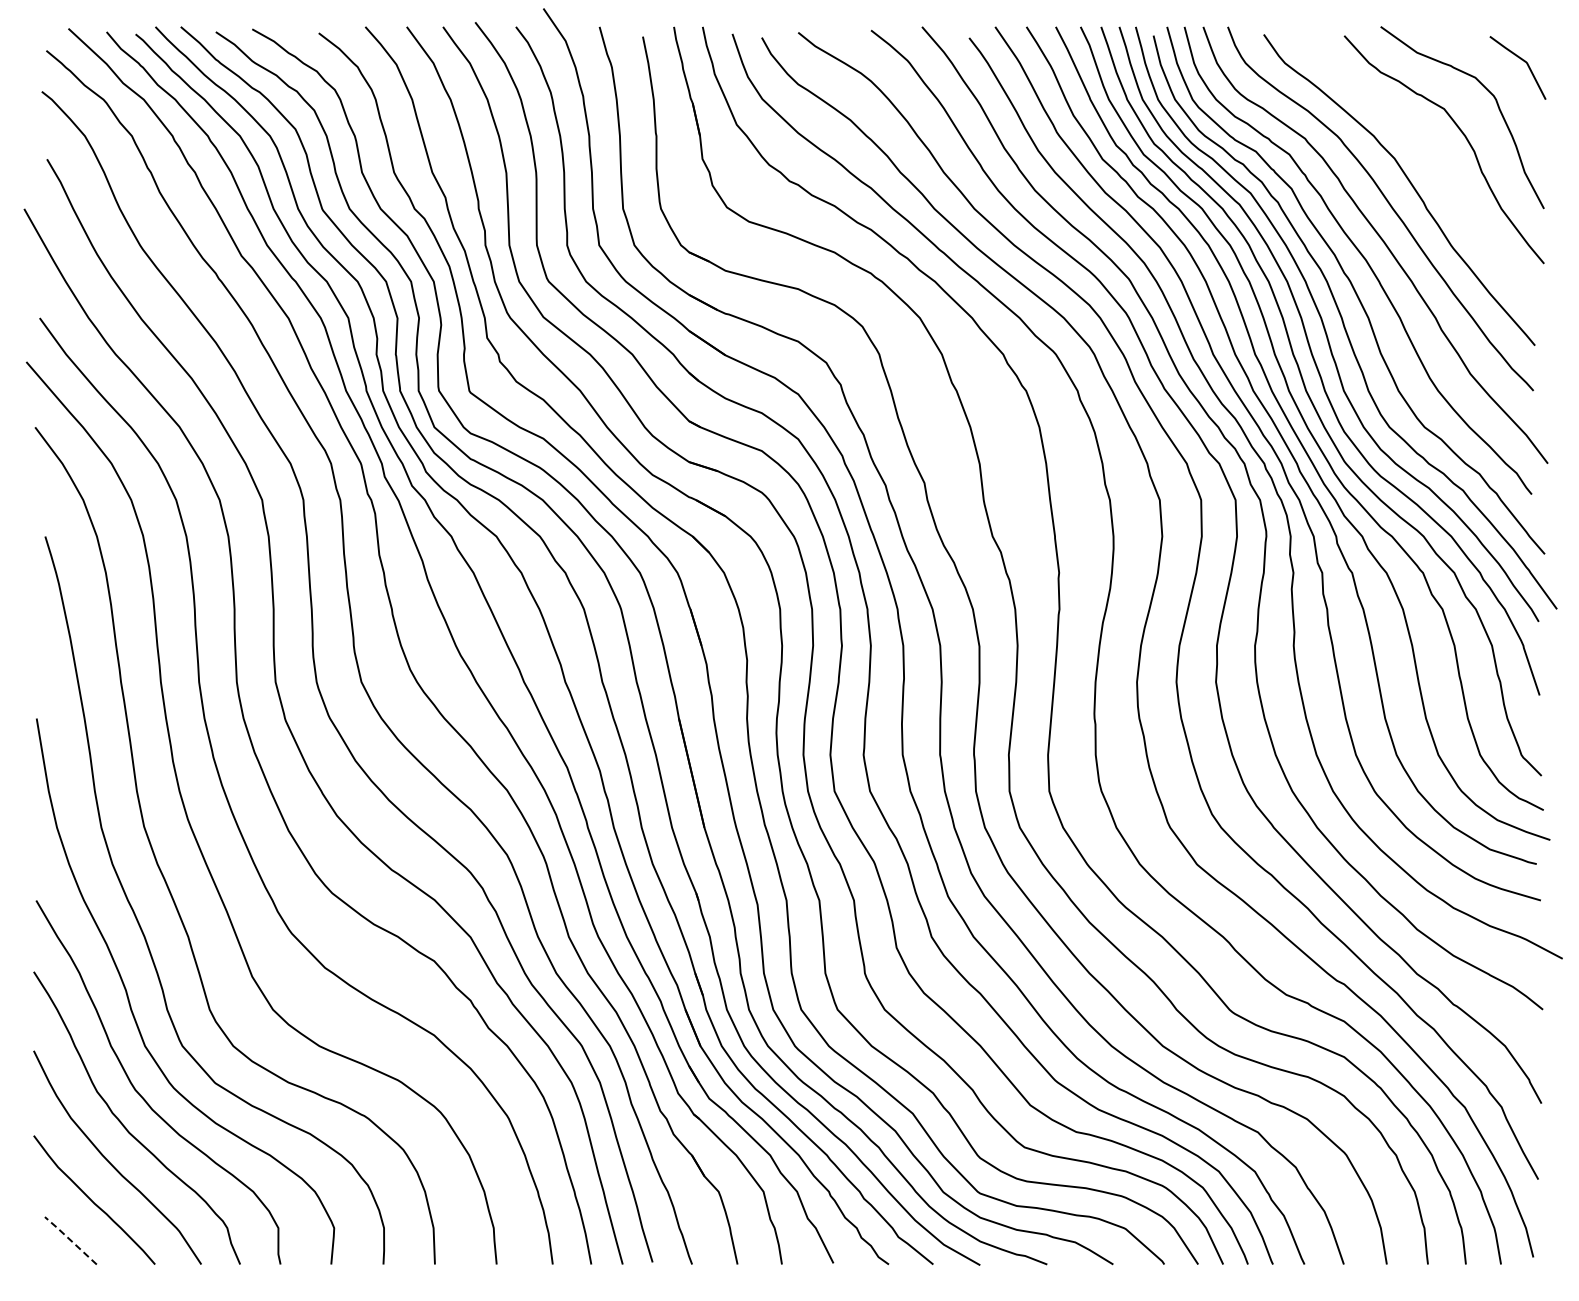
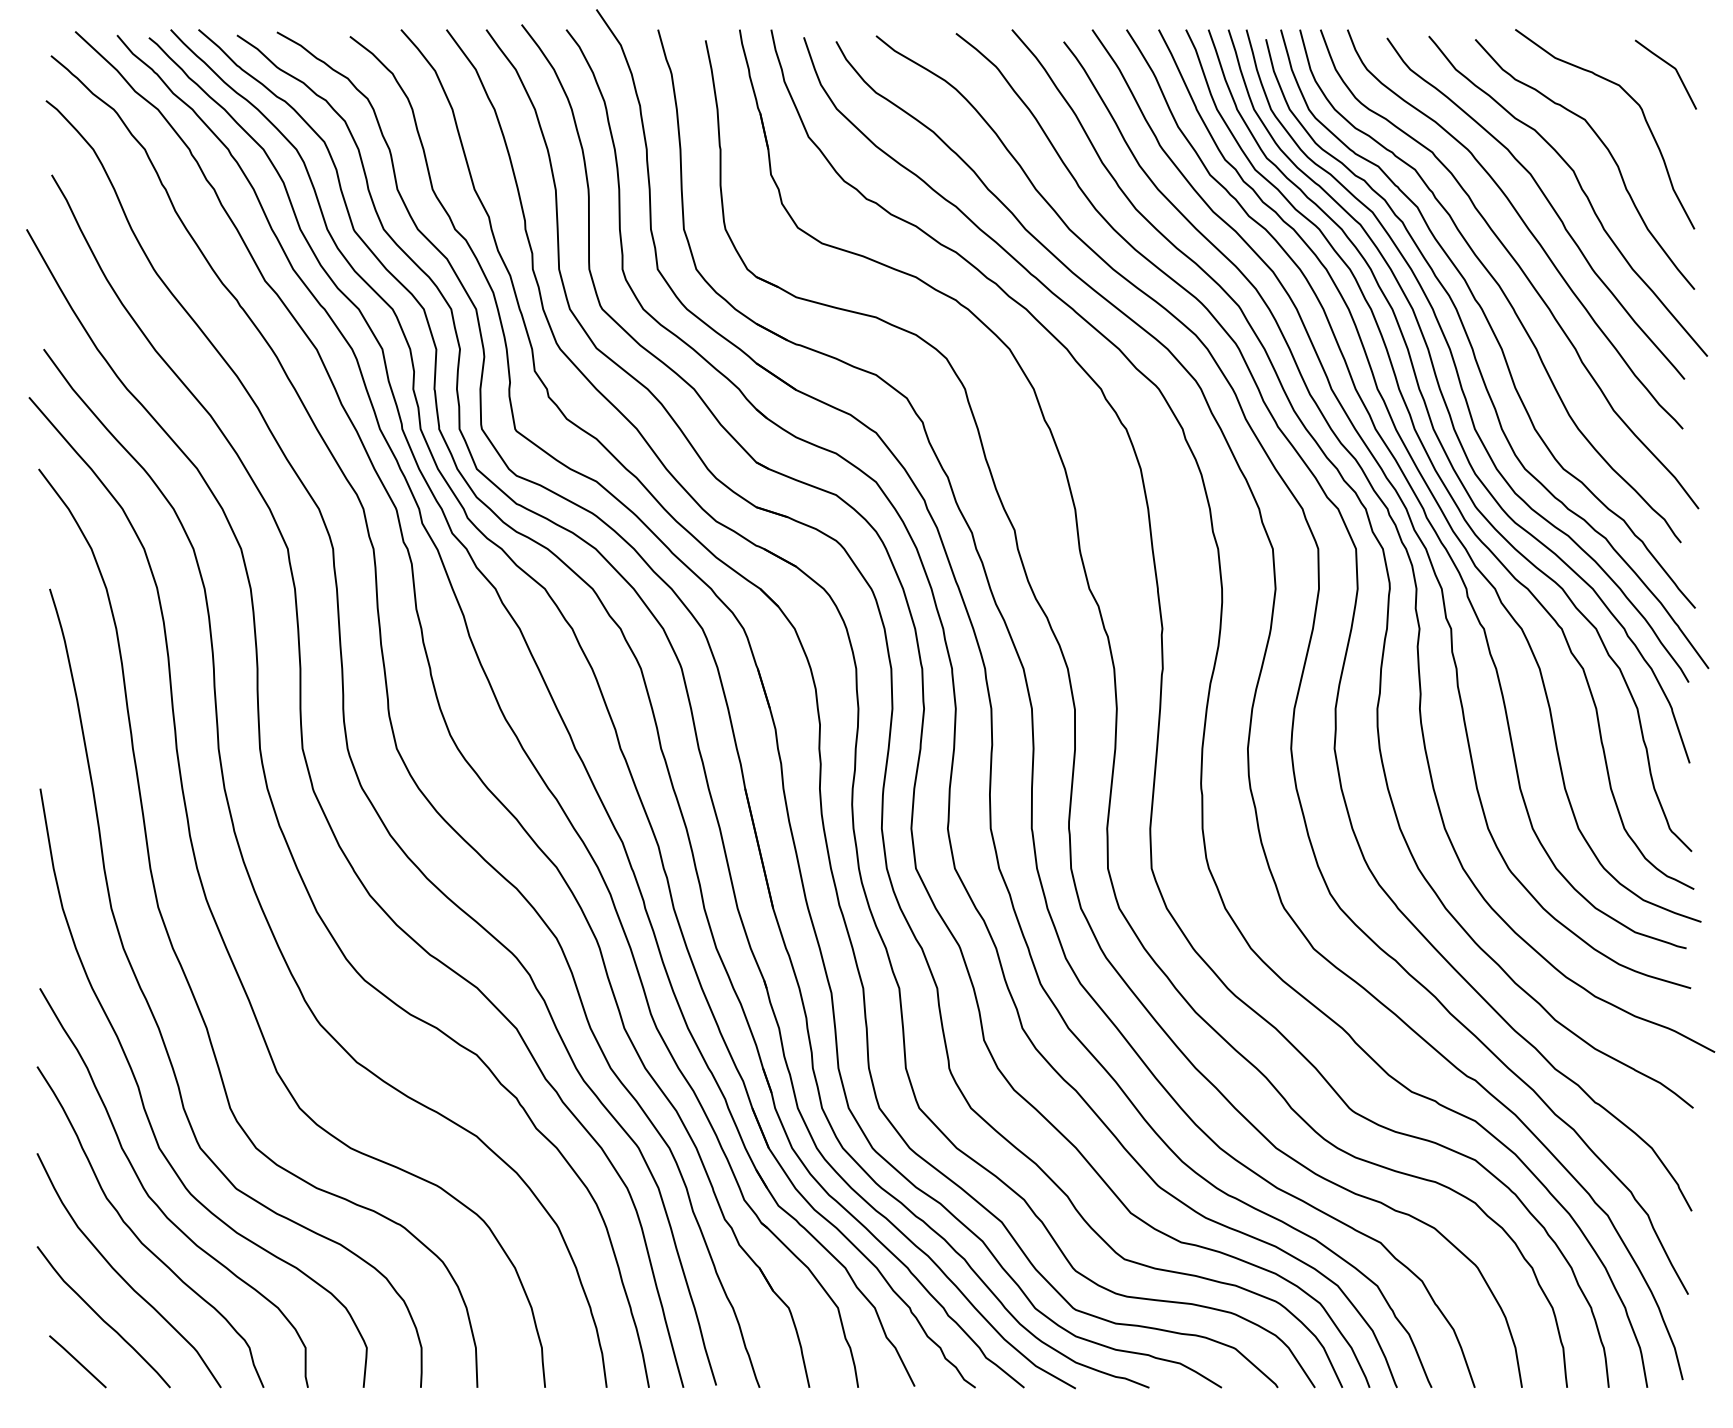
curve: (1440, 172) -> (1580, 189), added
line: (70, 1240) -> (77, 1361), dashed -> solid

